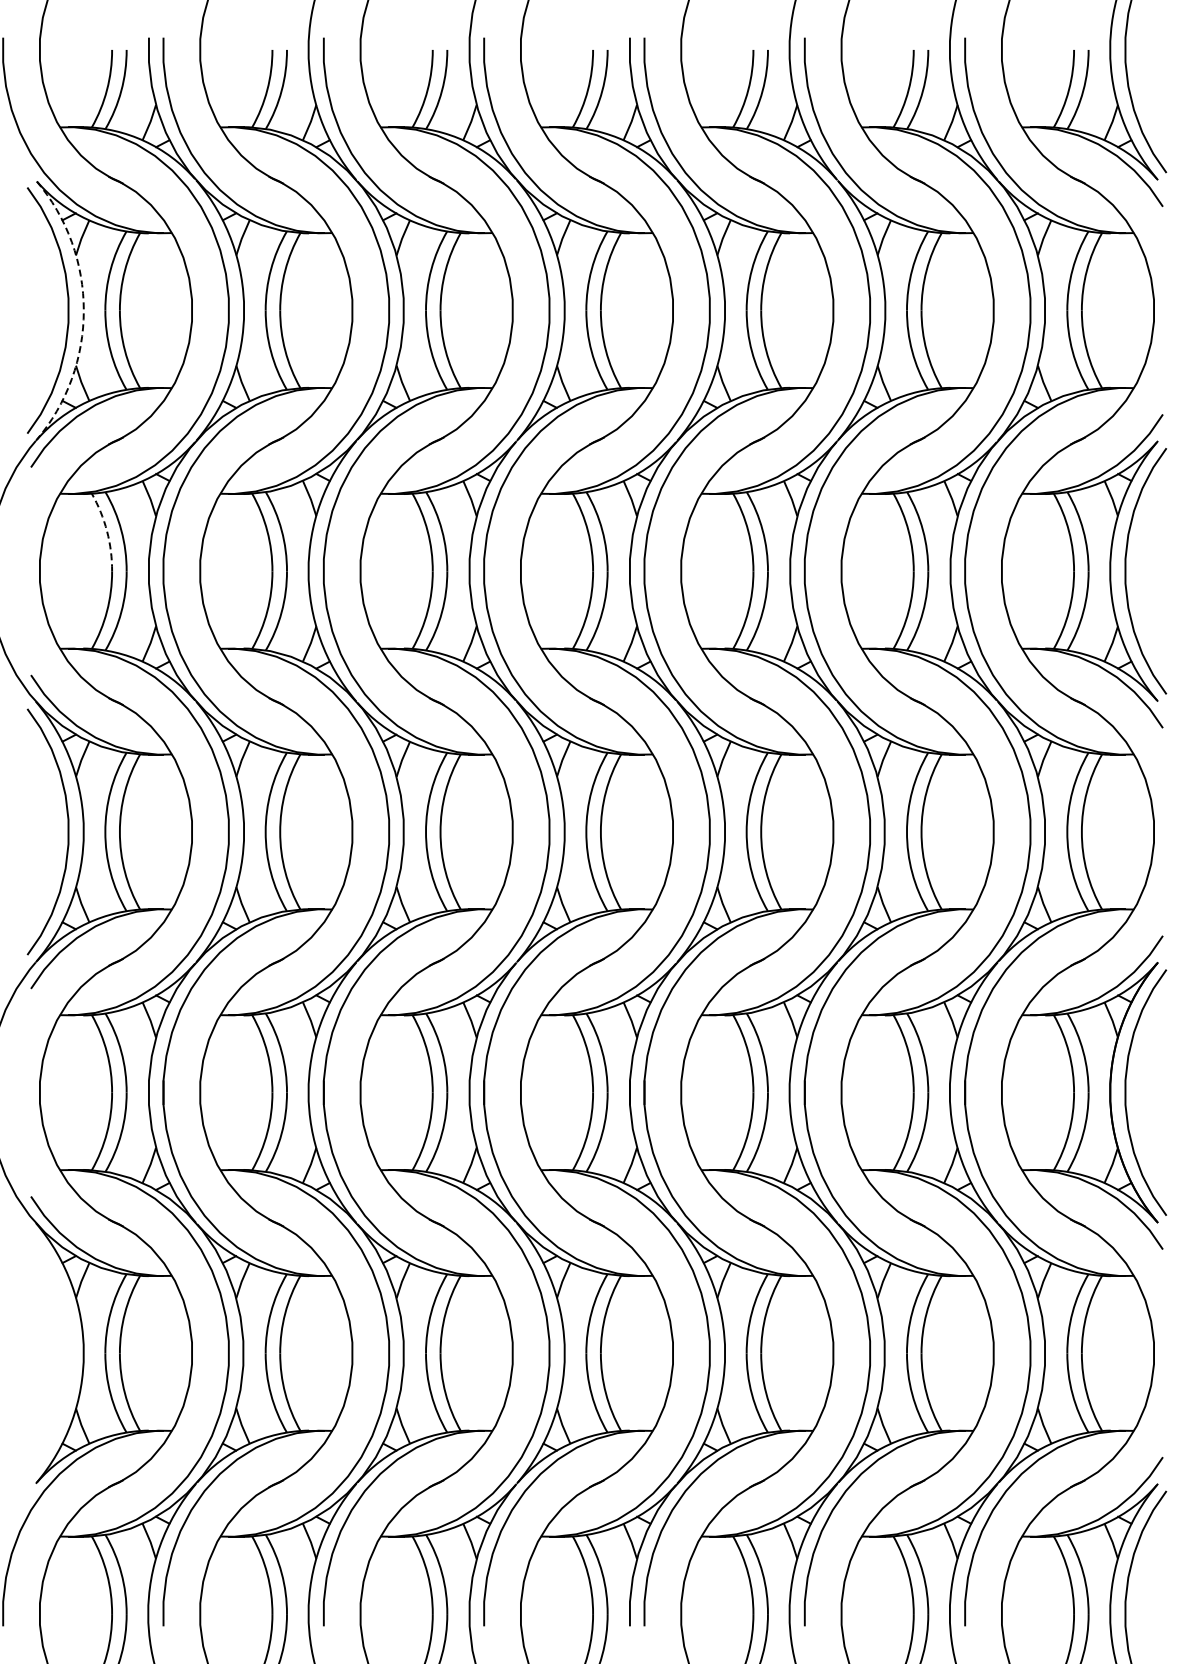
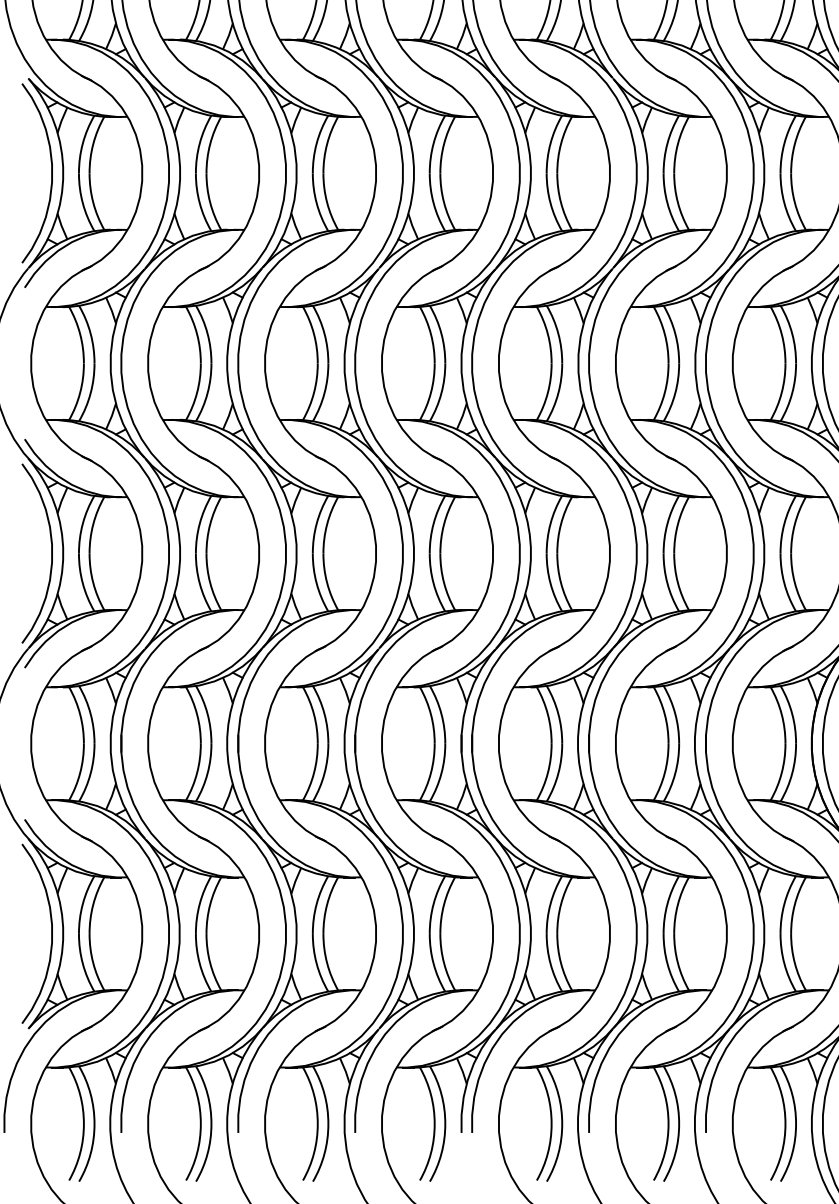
arc: (83, 310) -> (63, 173), dashed -> solid
arc: (107, 531) -> (80, 334), dashed -> solid
curve: (67, 1353) -> (51, 933), added

